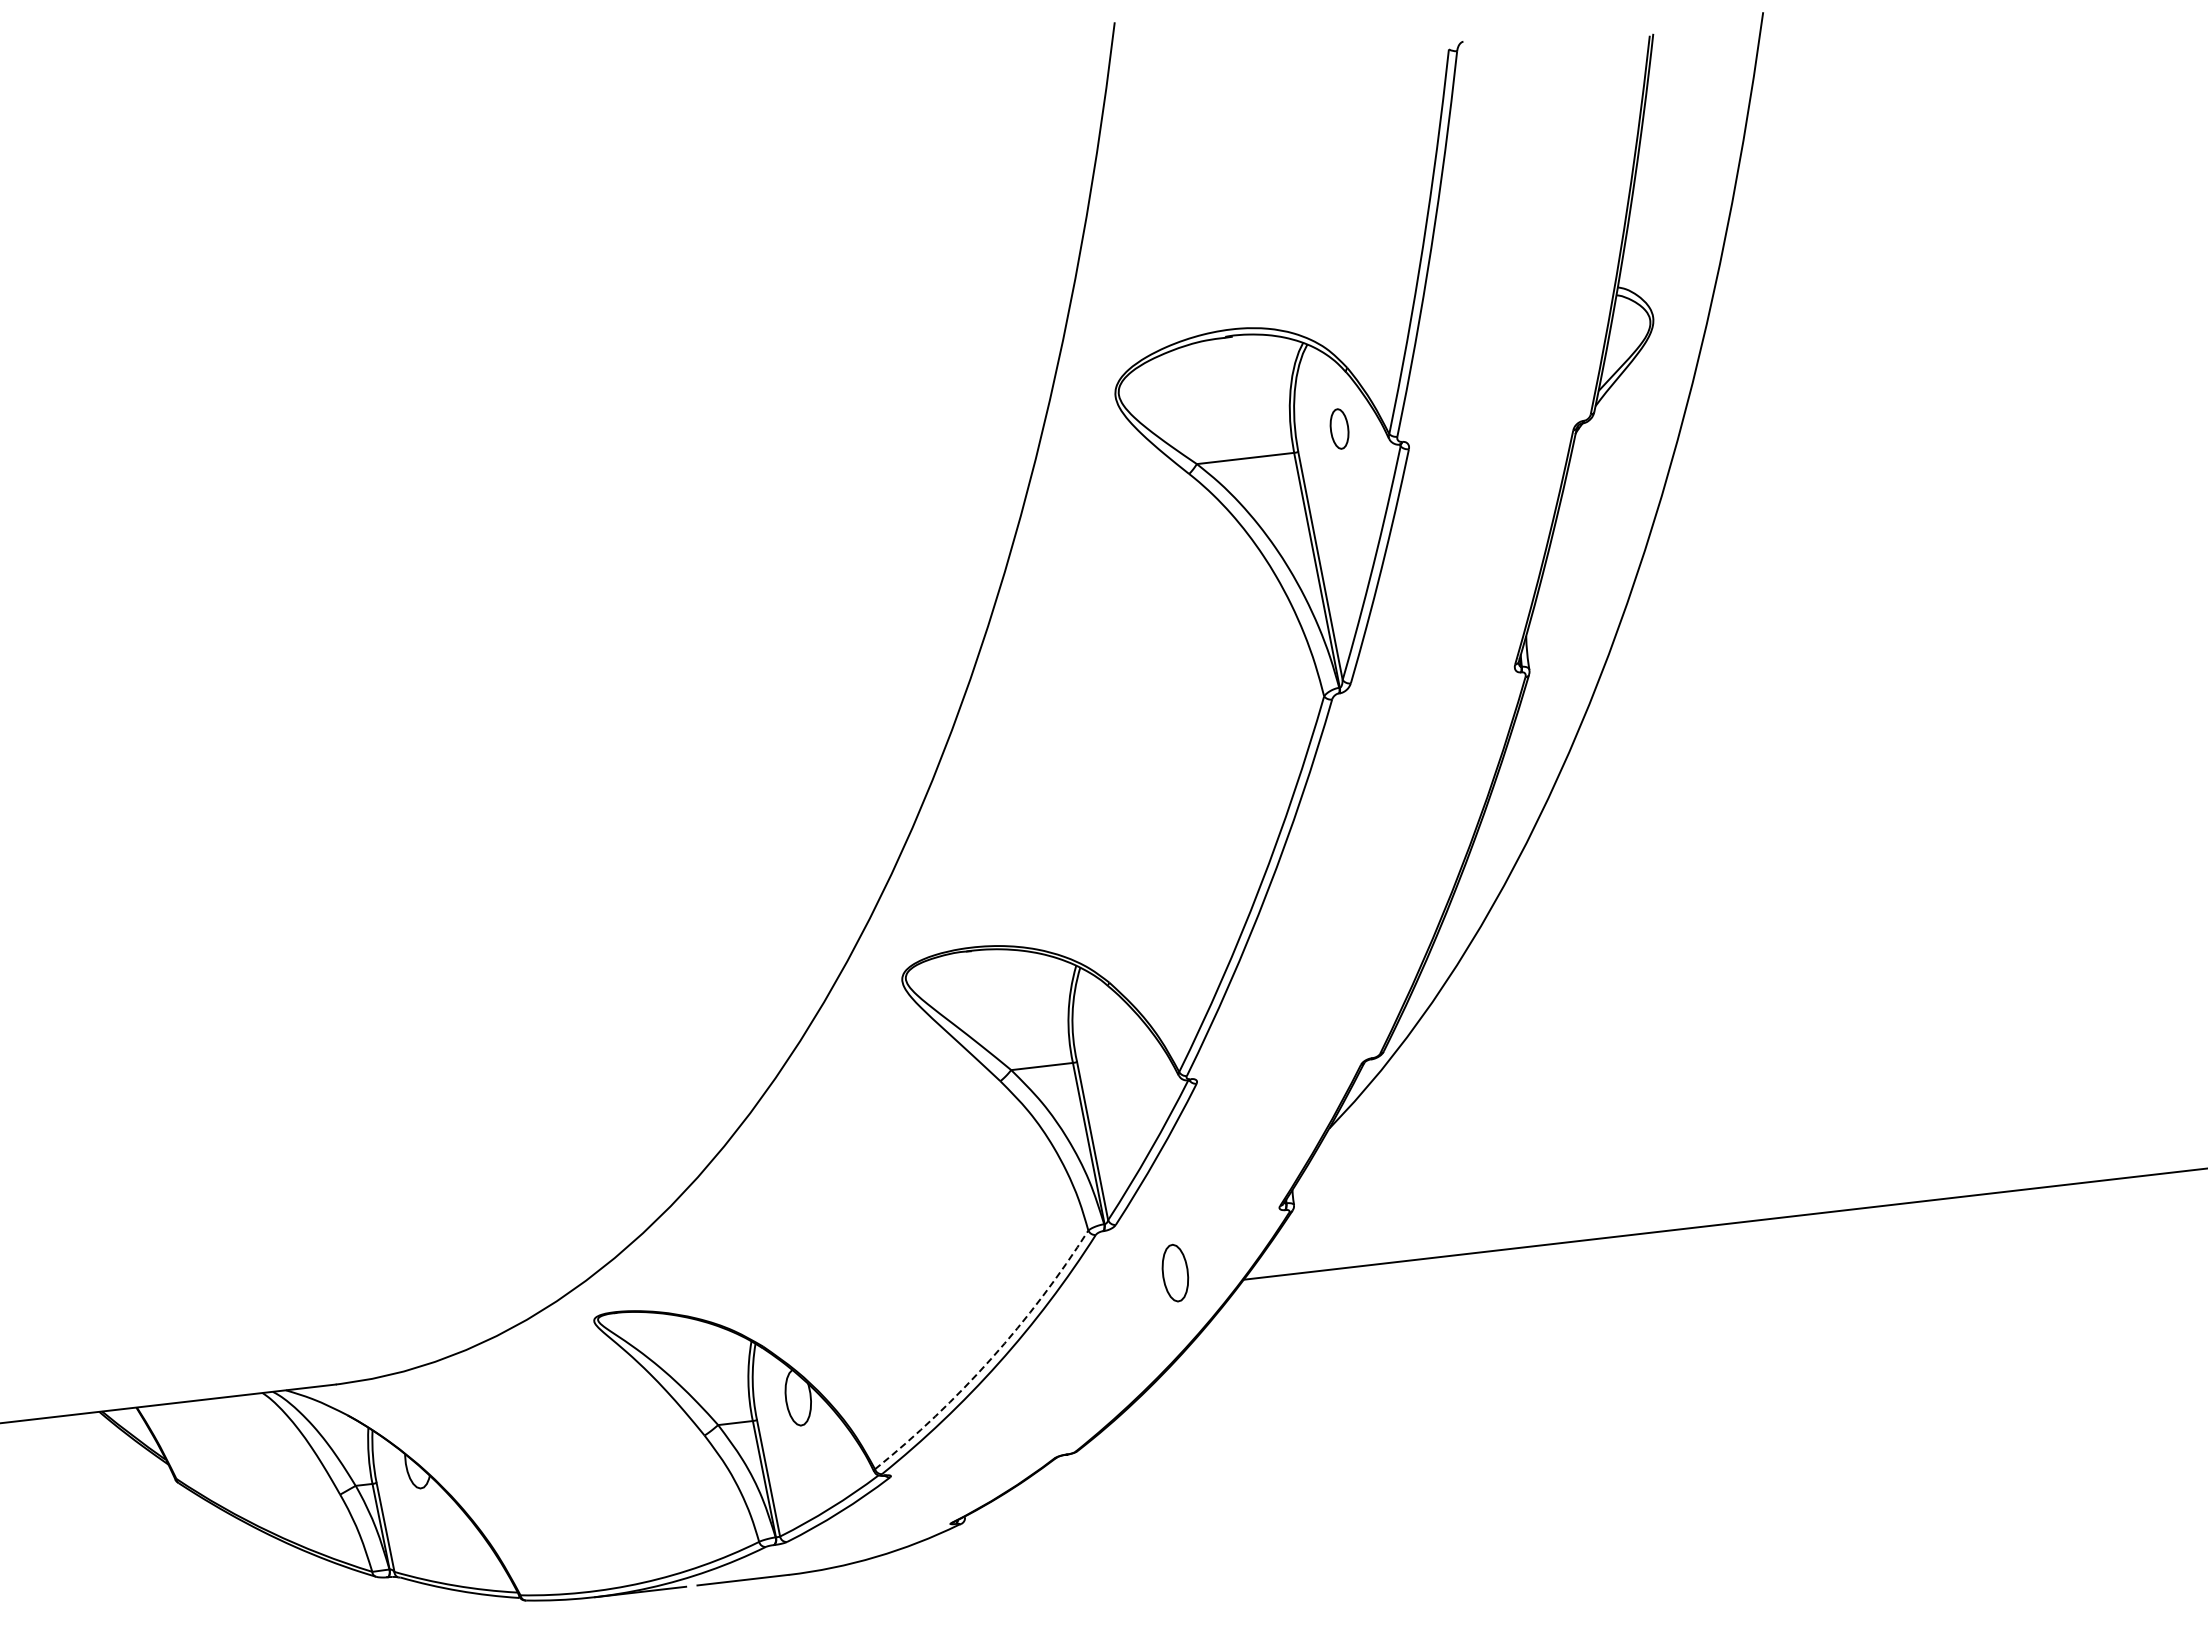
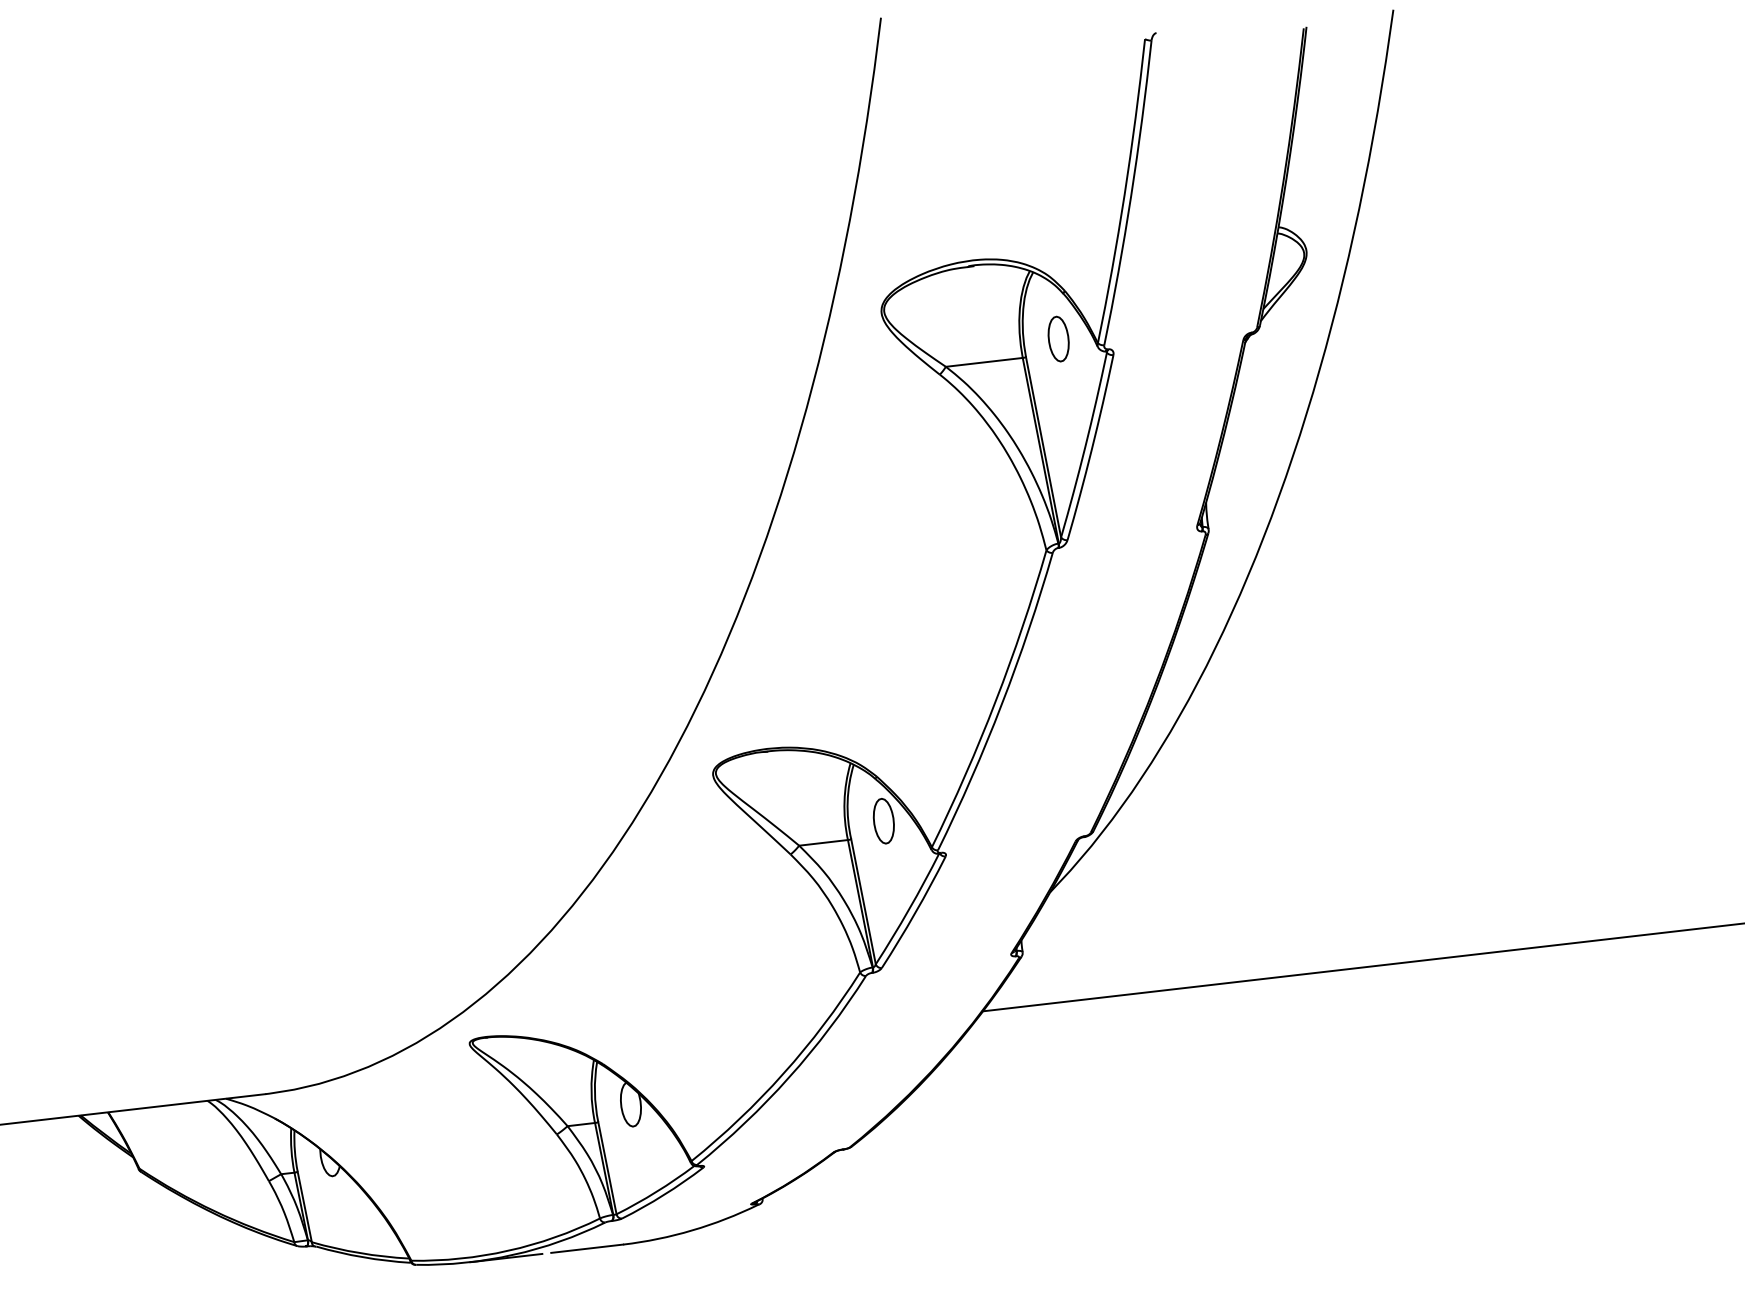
part: (1339, 428) -> (1058, 338), size x1.43
part: (1175, 1272) -> (883, 820), moved
arc: (991, 1358) -> (783, 1073), dashed -> solid

